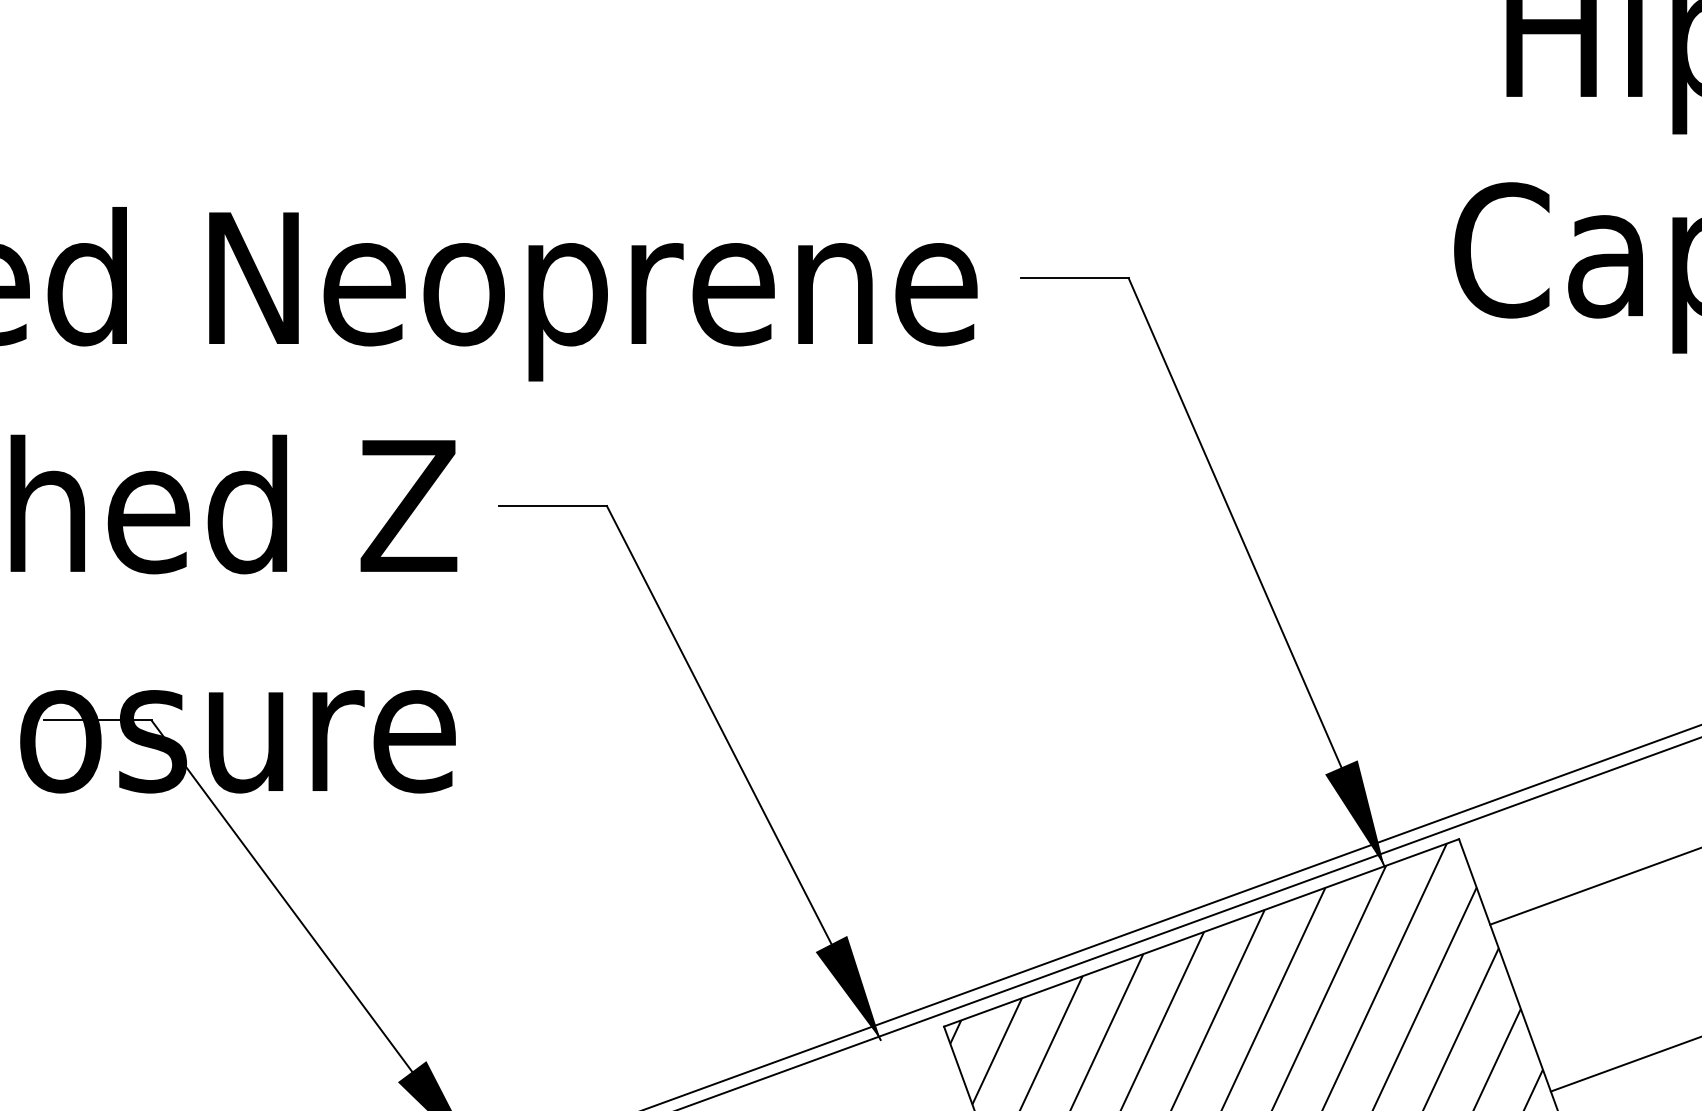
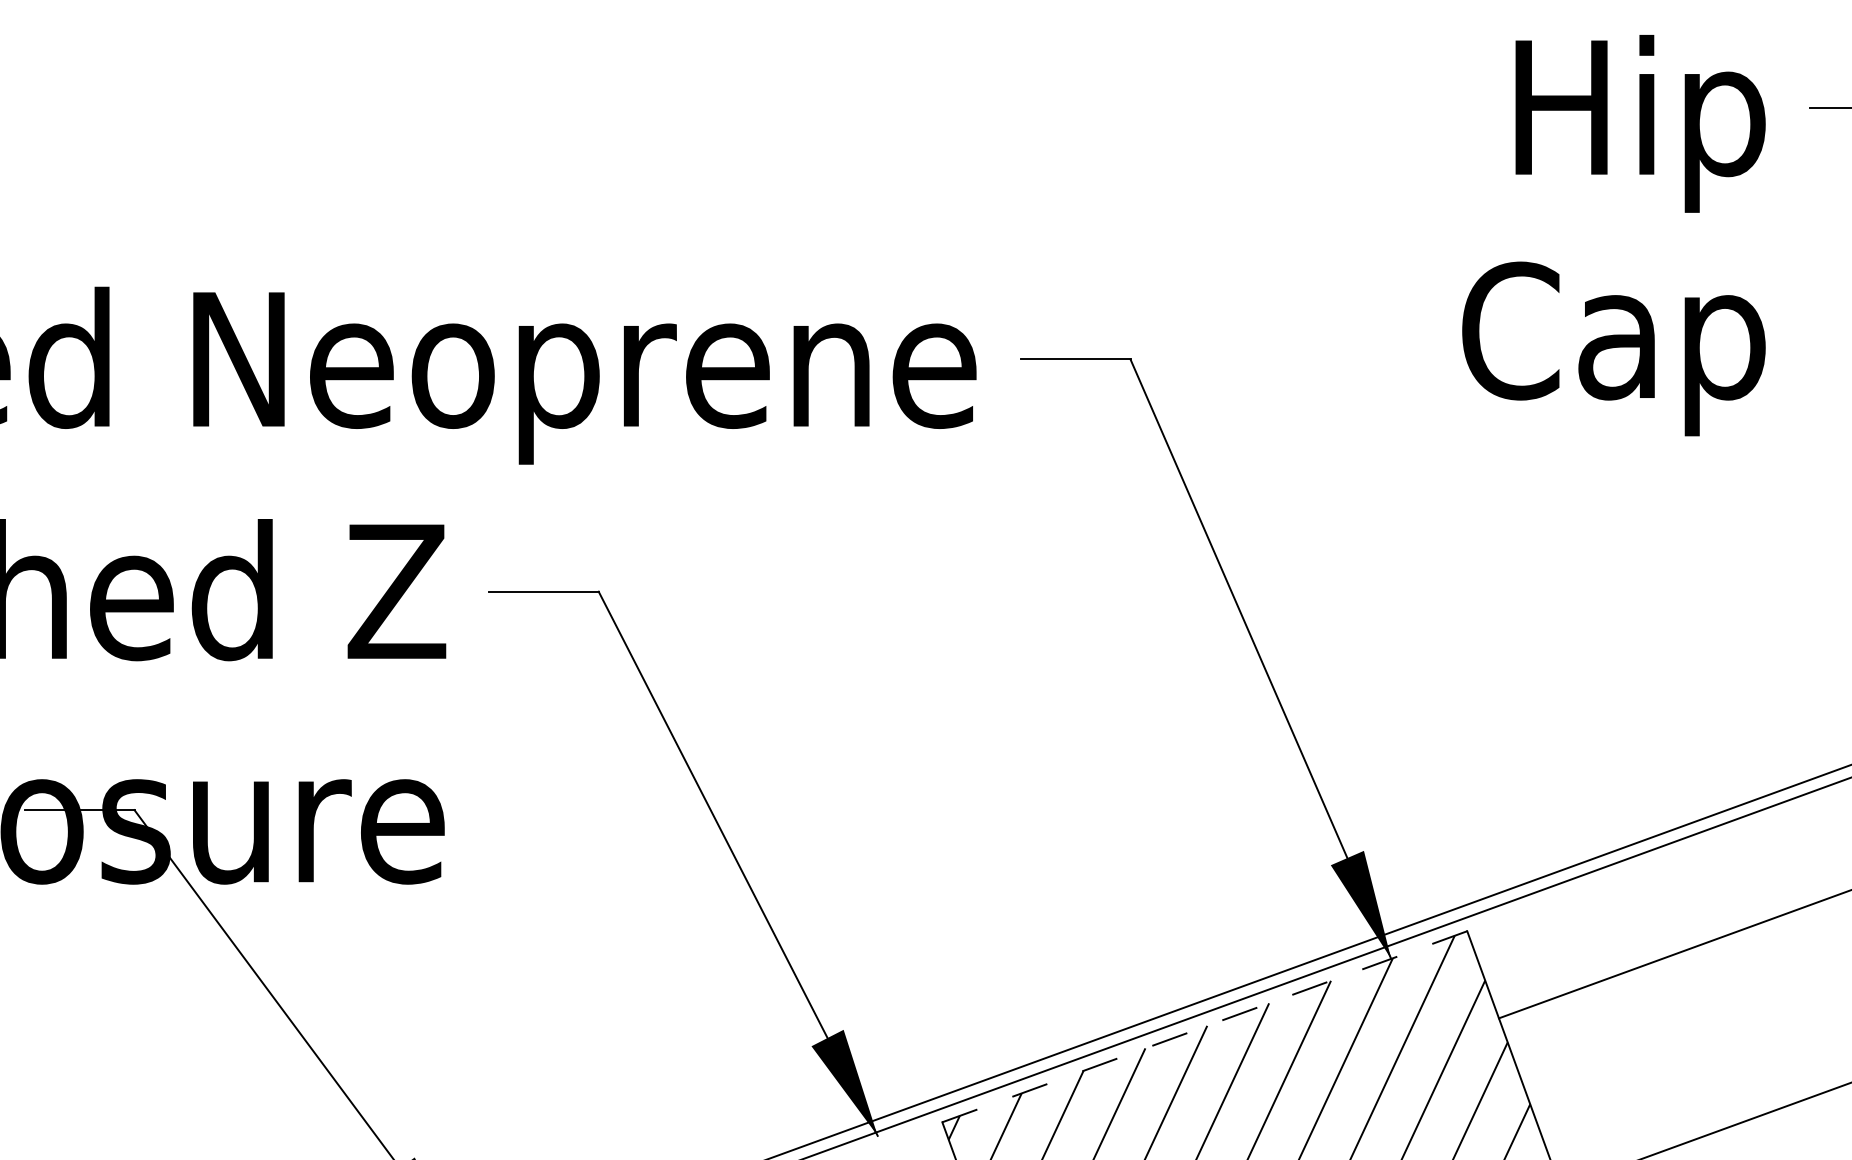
line: (1202, 932) -> (1205, 1026), solid -> dashed

